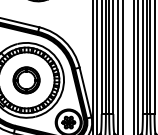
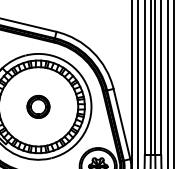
part: (26, 80) -> (38, 107), size x0.6

